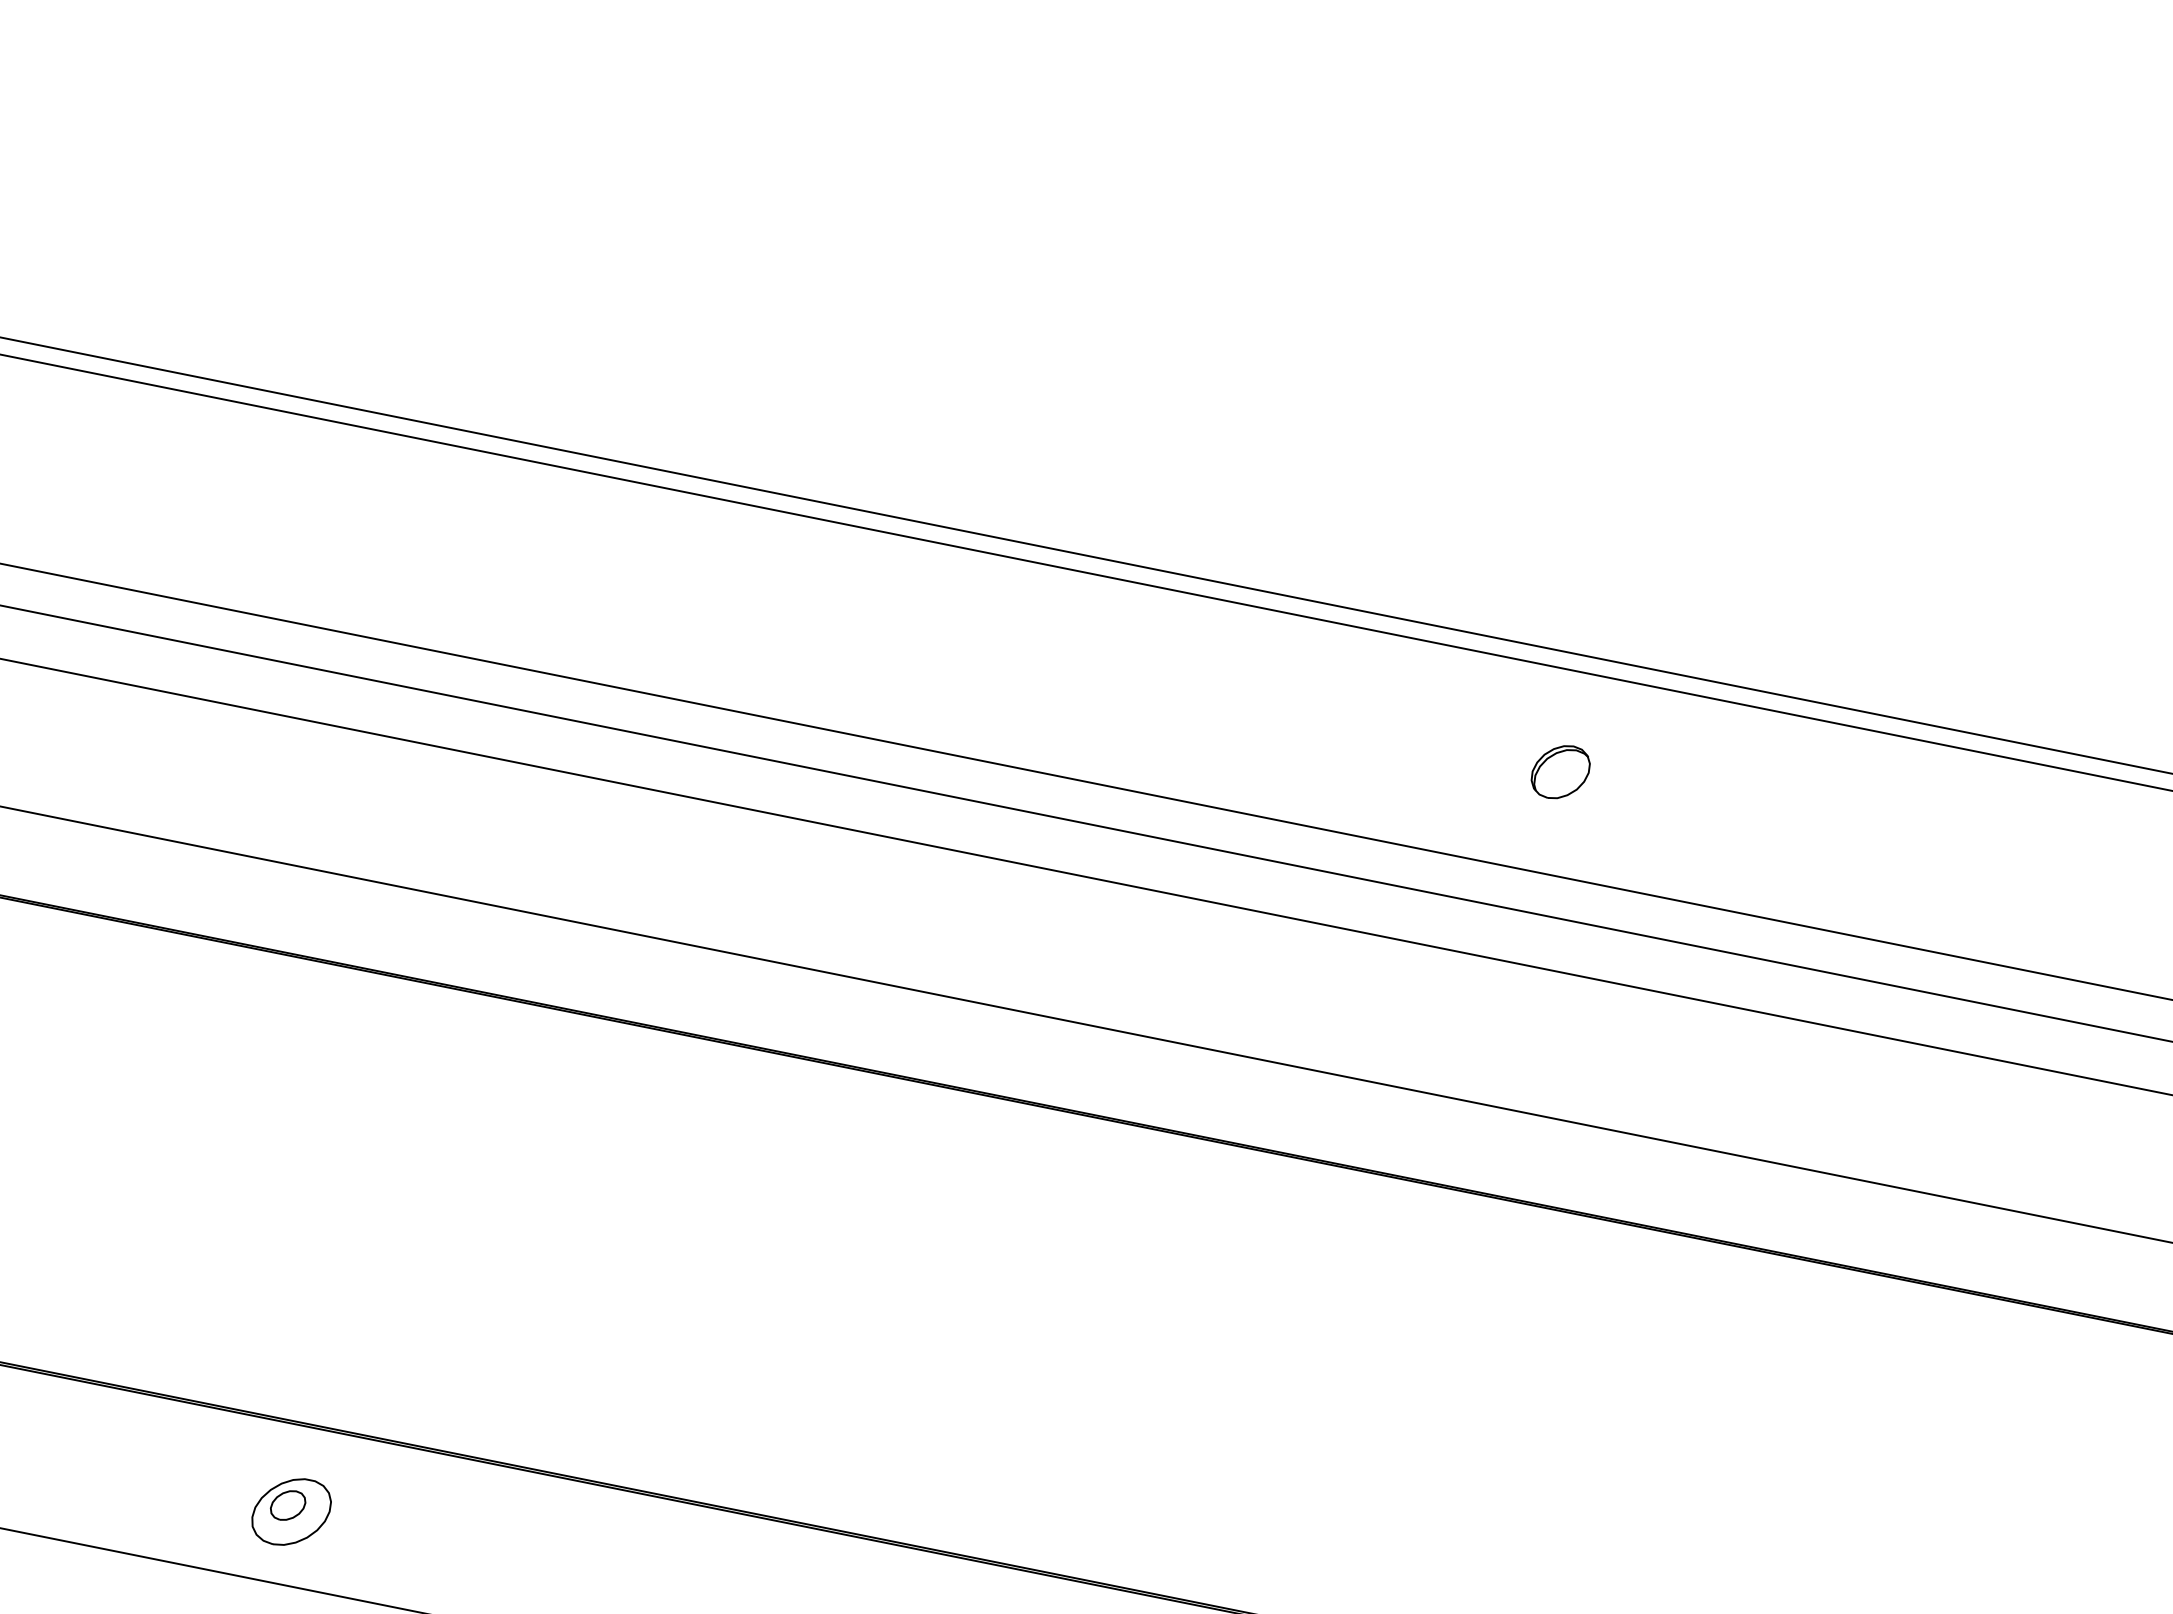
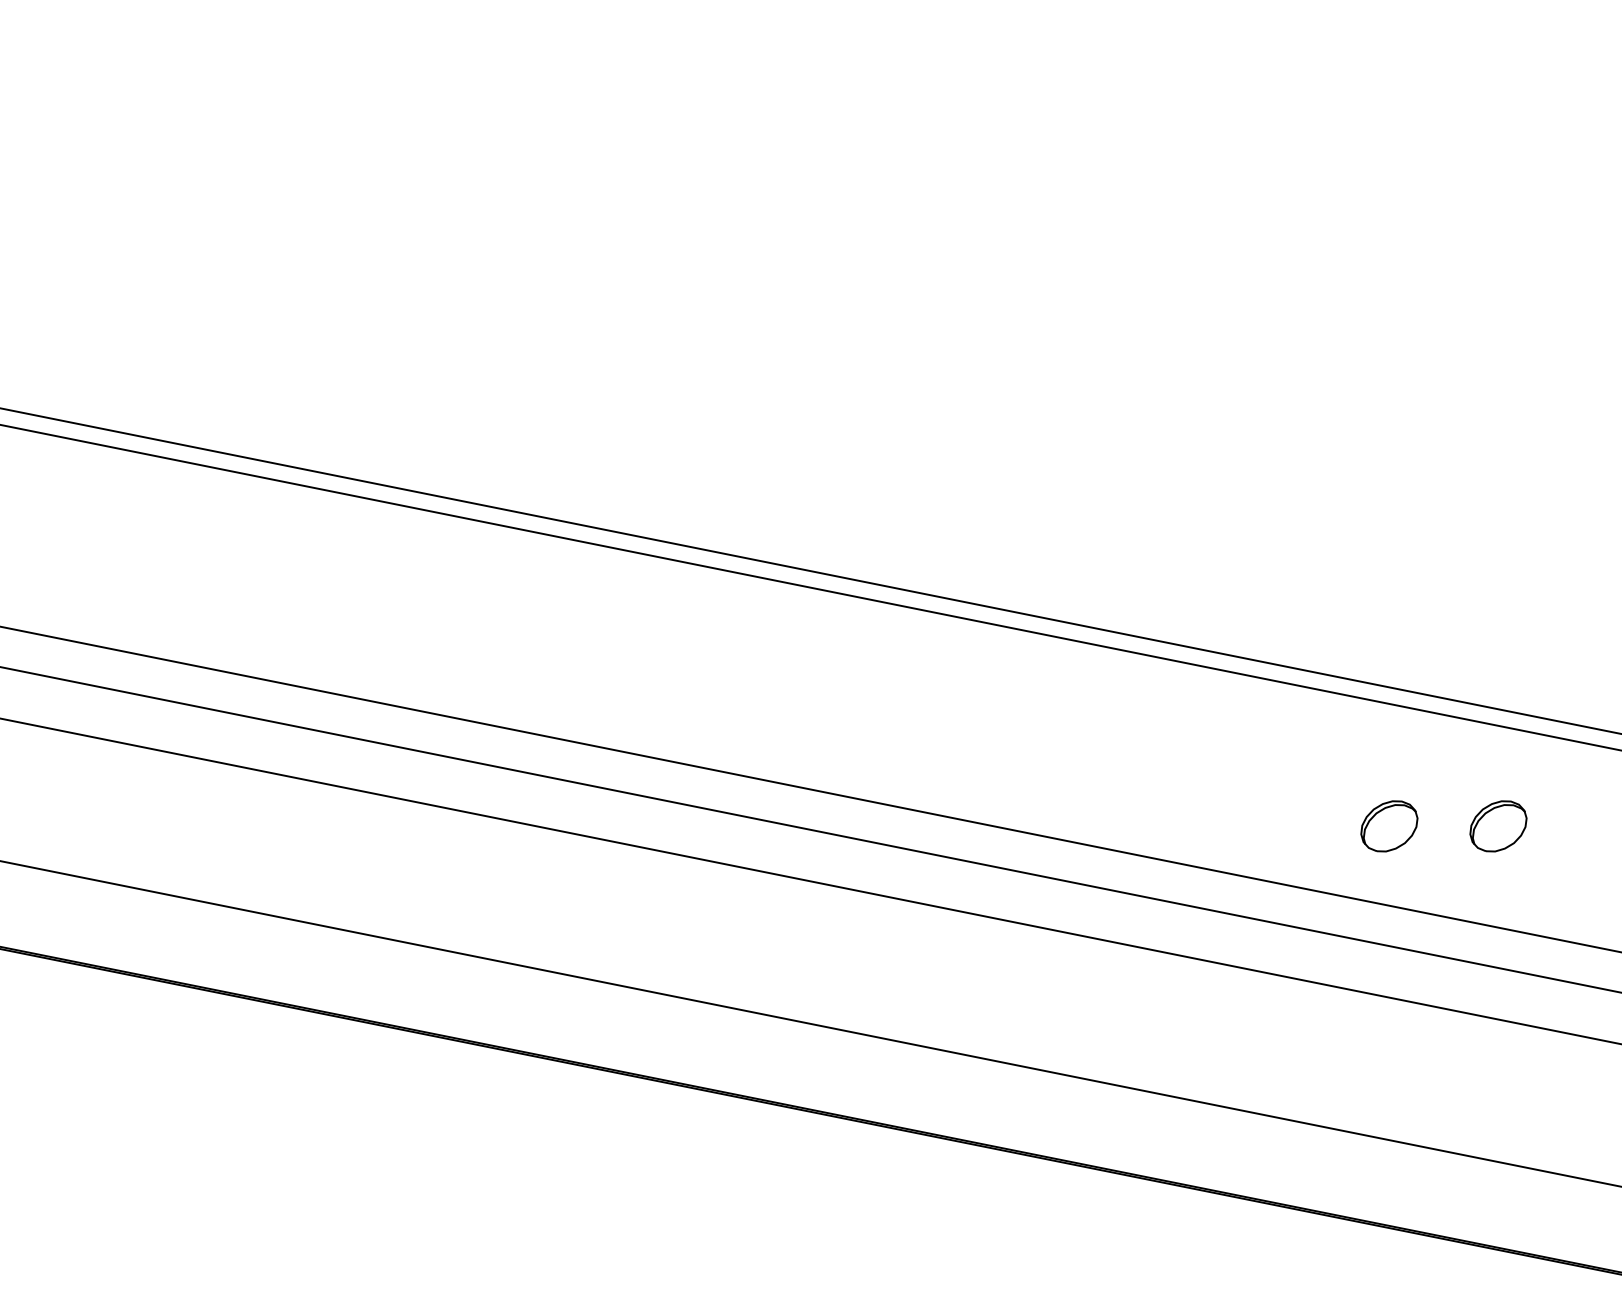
part: (1447, 772) -> (1389, 826), added

